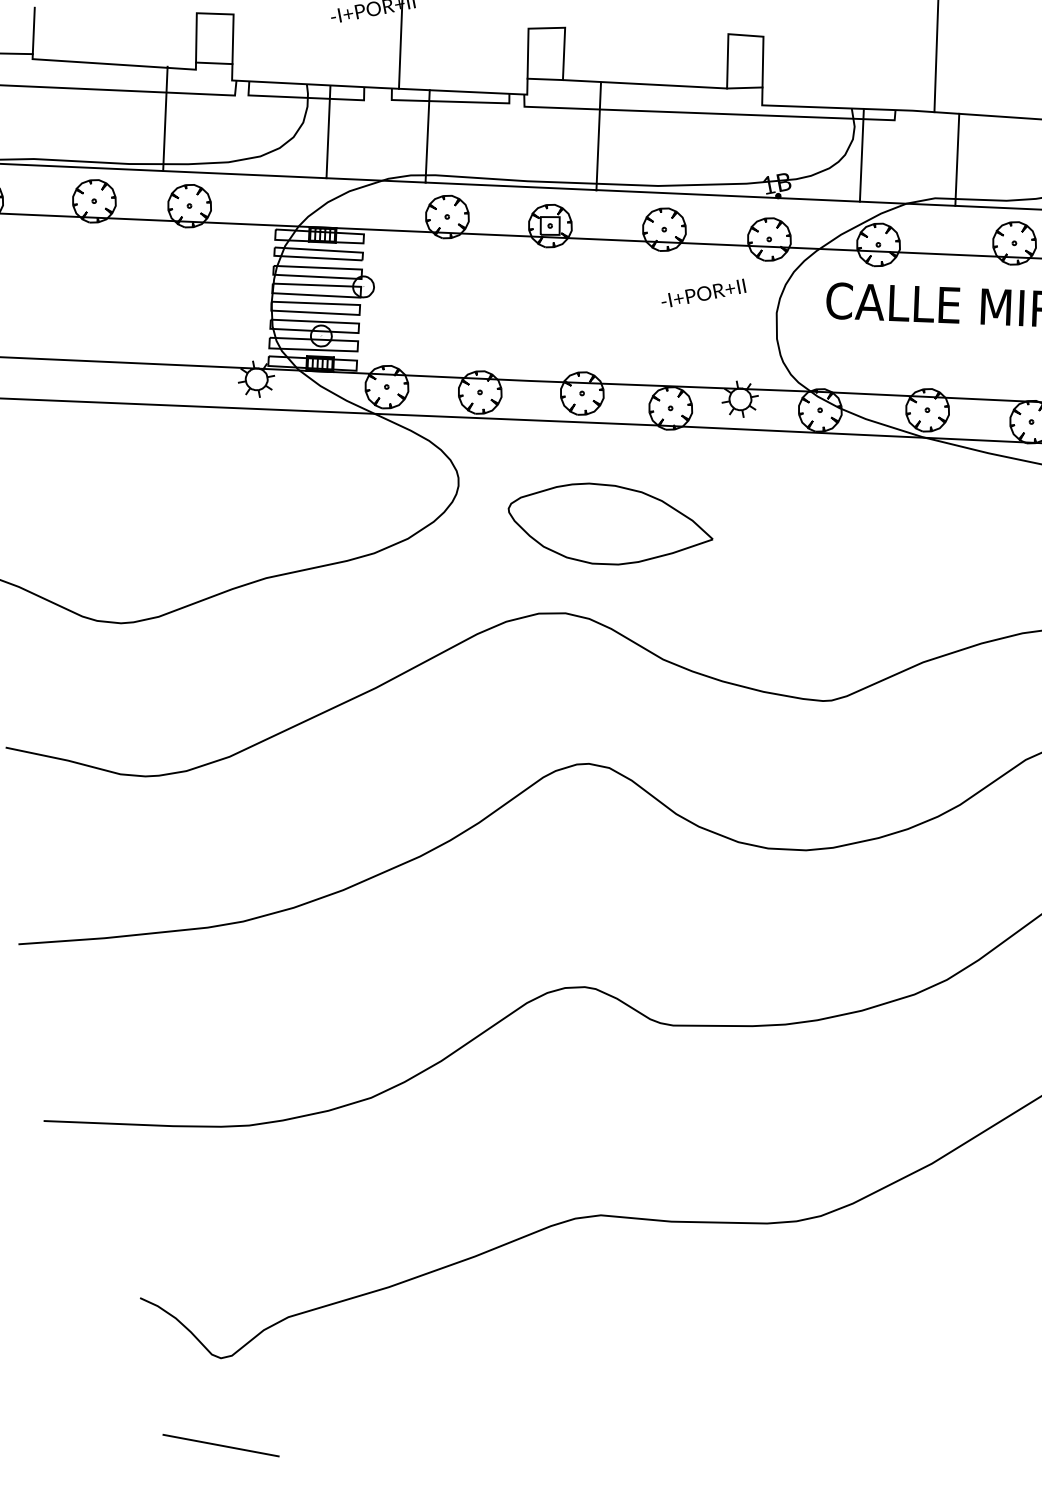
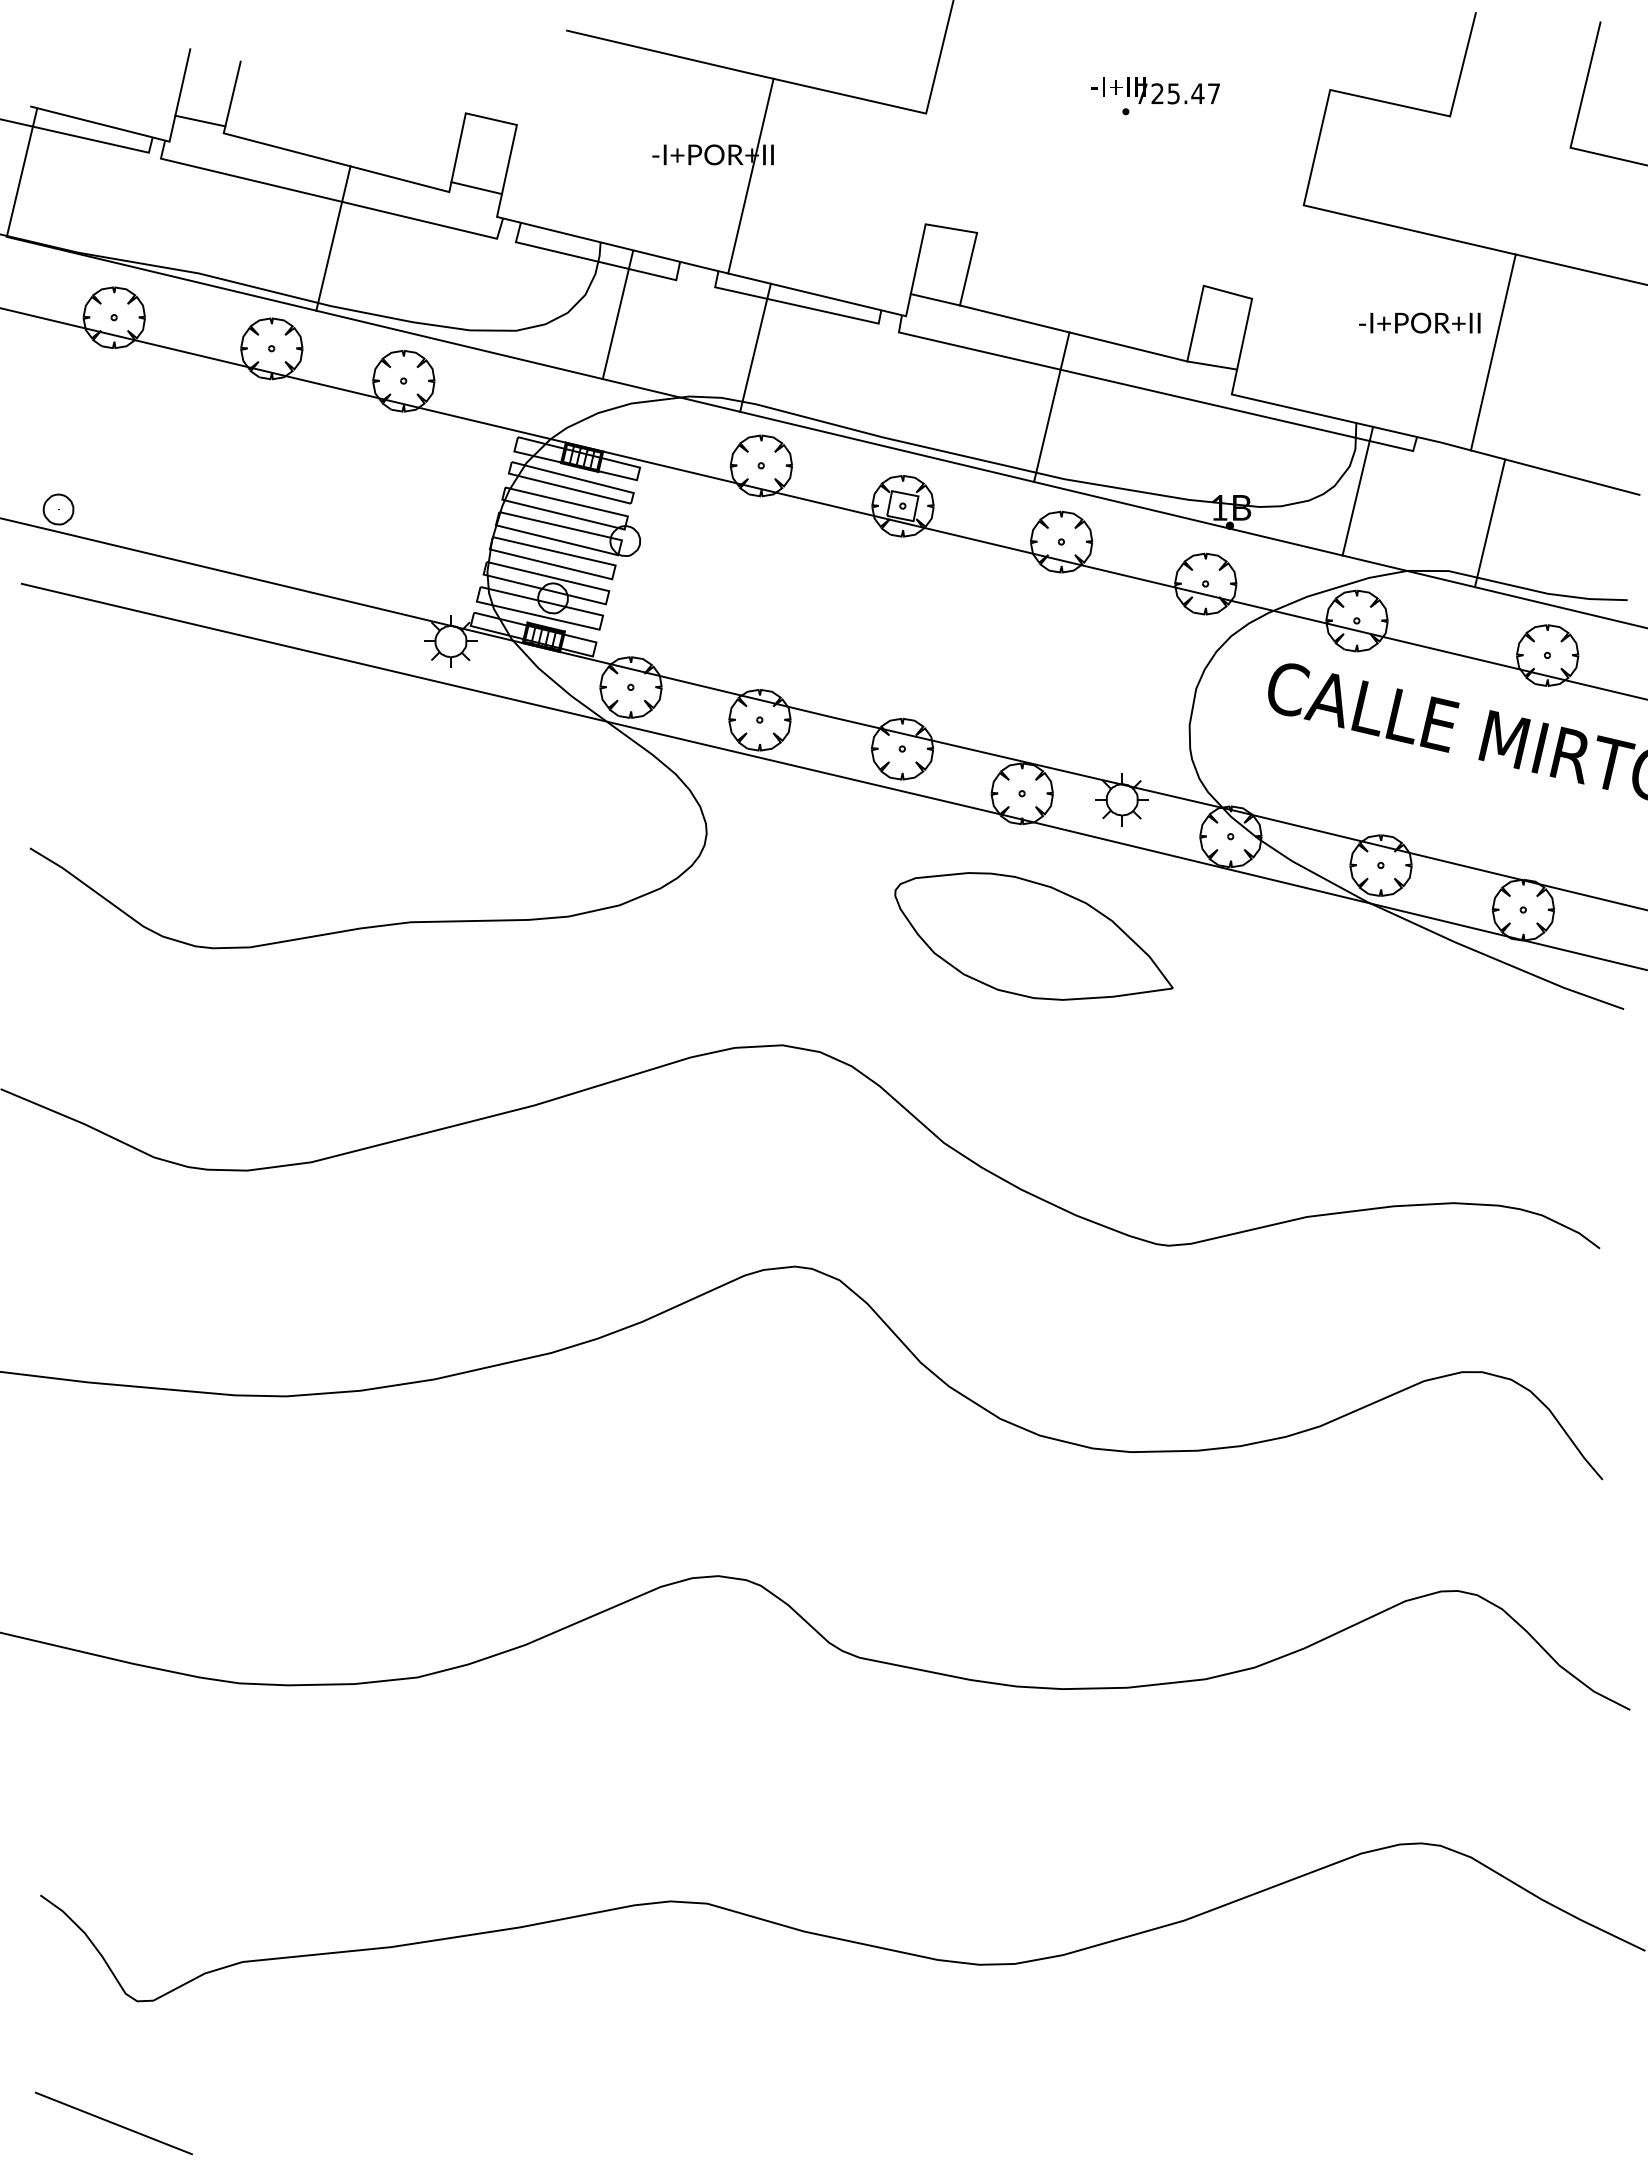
line: (165, 118) -> (333, 238), moved
line: (598, 136) -> (1051, 406), moved
text: (703, 293) -> (1419, 322), moved
part: (609, 522) -> (1033, 936), moved

